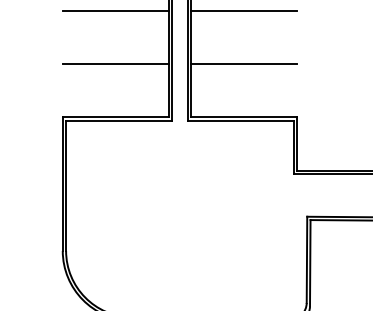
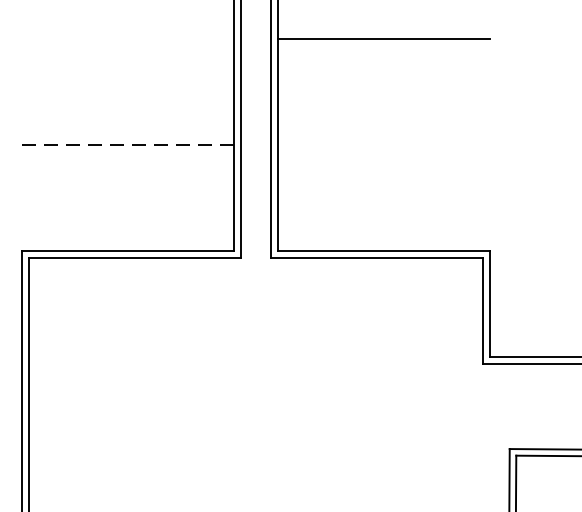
line: (115, 11) -> (127, 39), removed
line: (116, 64) -> (129, 145), solid -> dashed
line: (243, 64) -> (382, 145), removed

